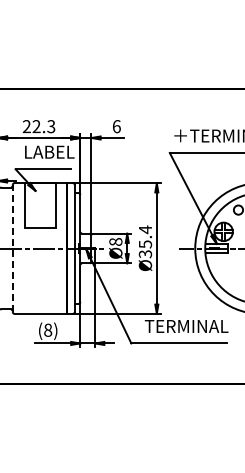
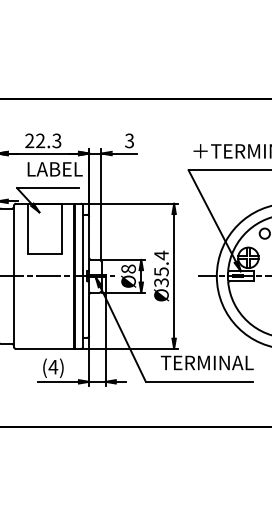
text: (116, 126) -> (129, 140), 6 -> 3
line: (12, 248) -> (13, 276), dashed -> solid
text: (47, 329) -> (52, 366), (8) -> (4)

